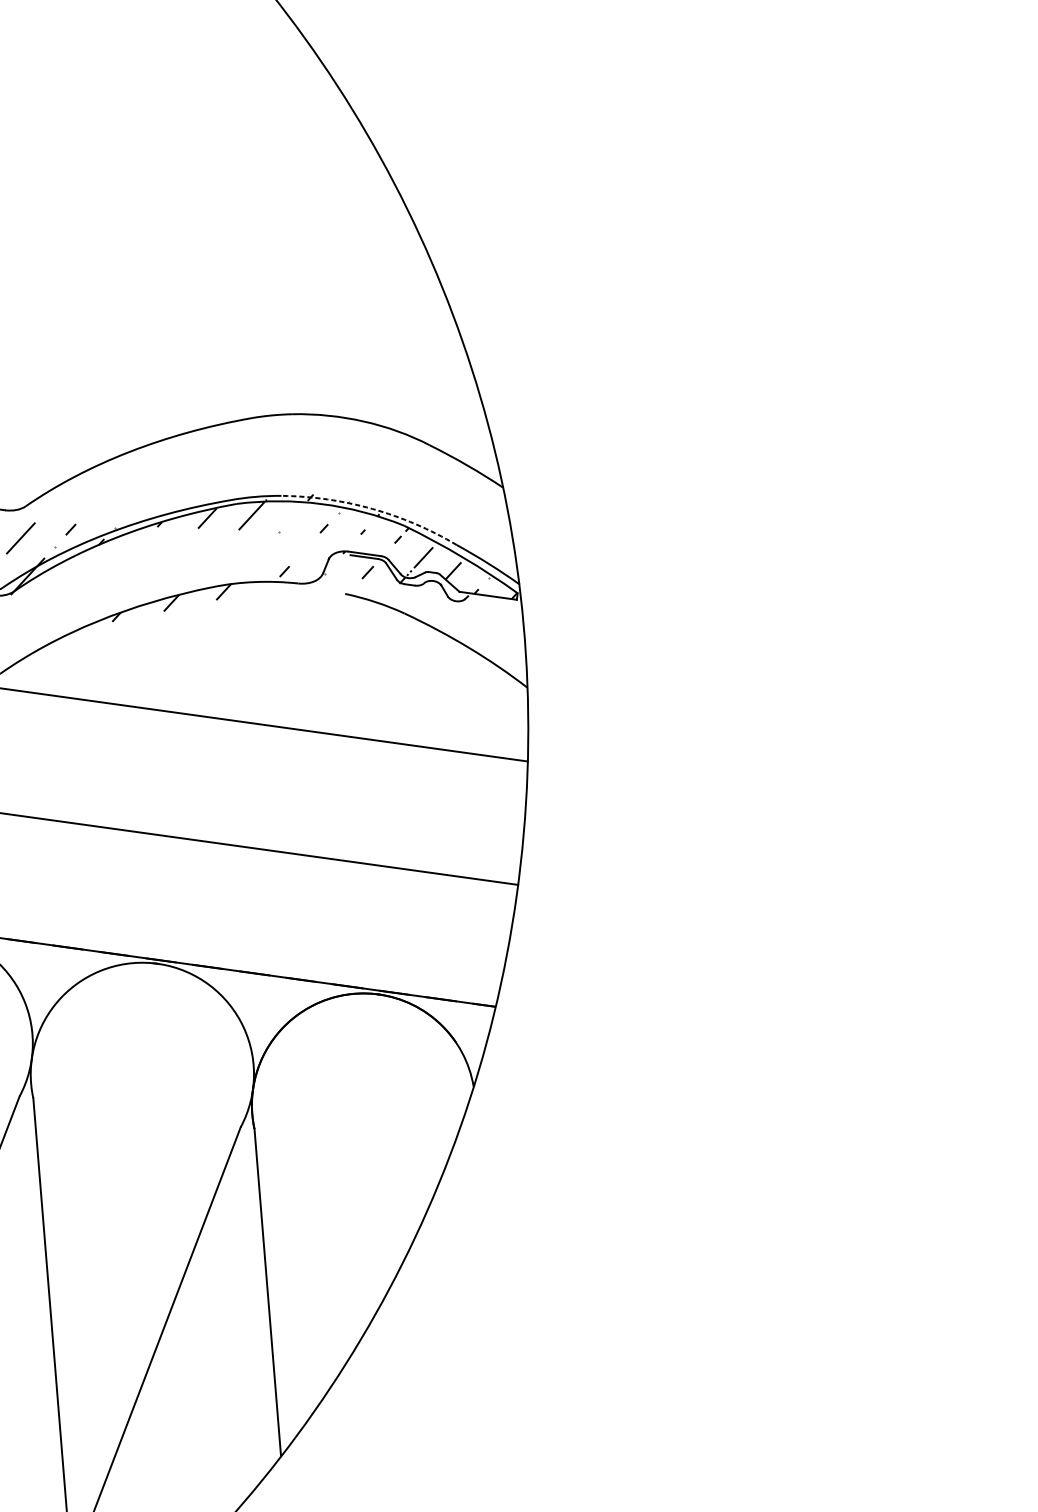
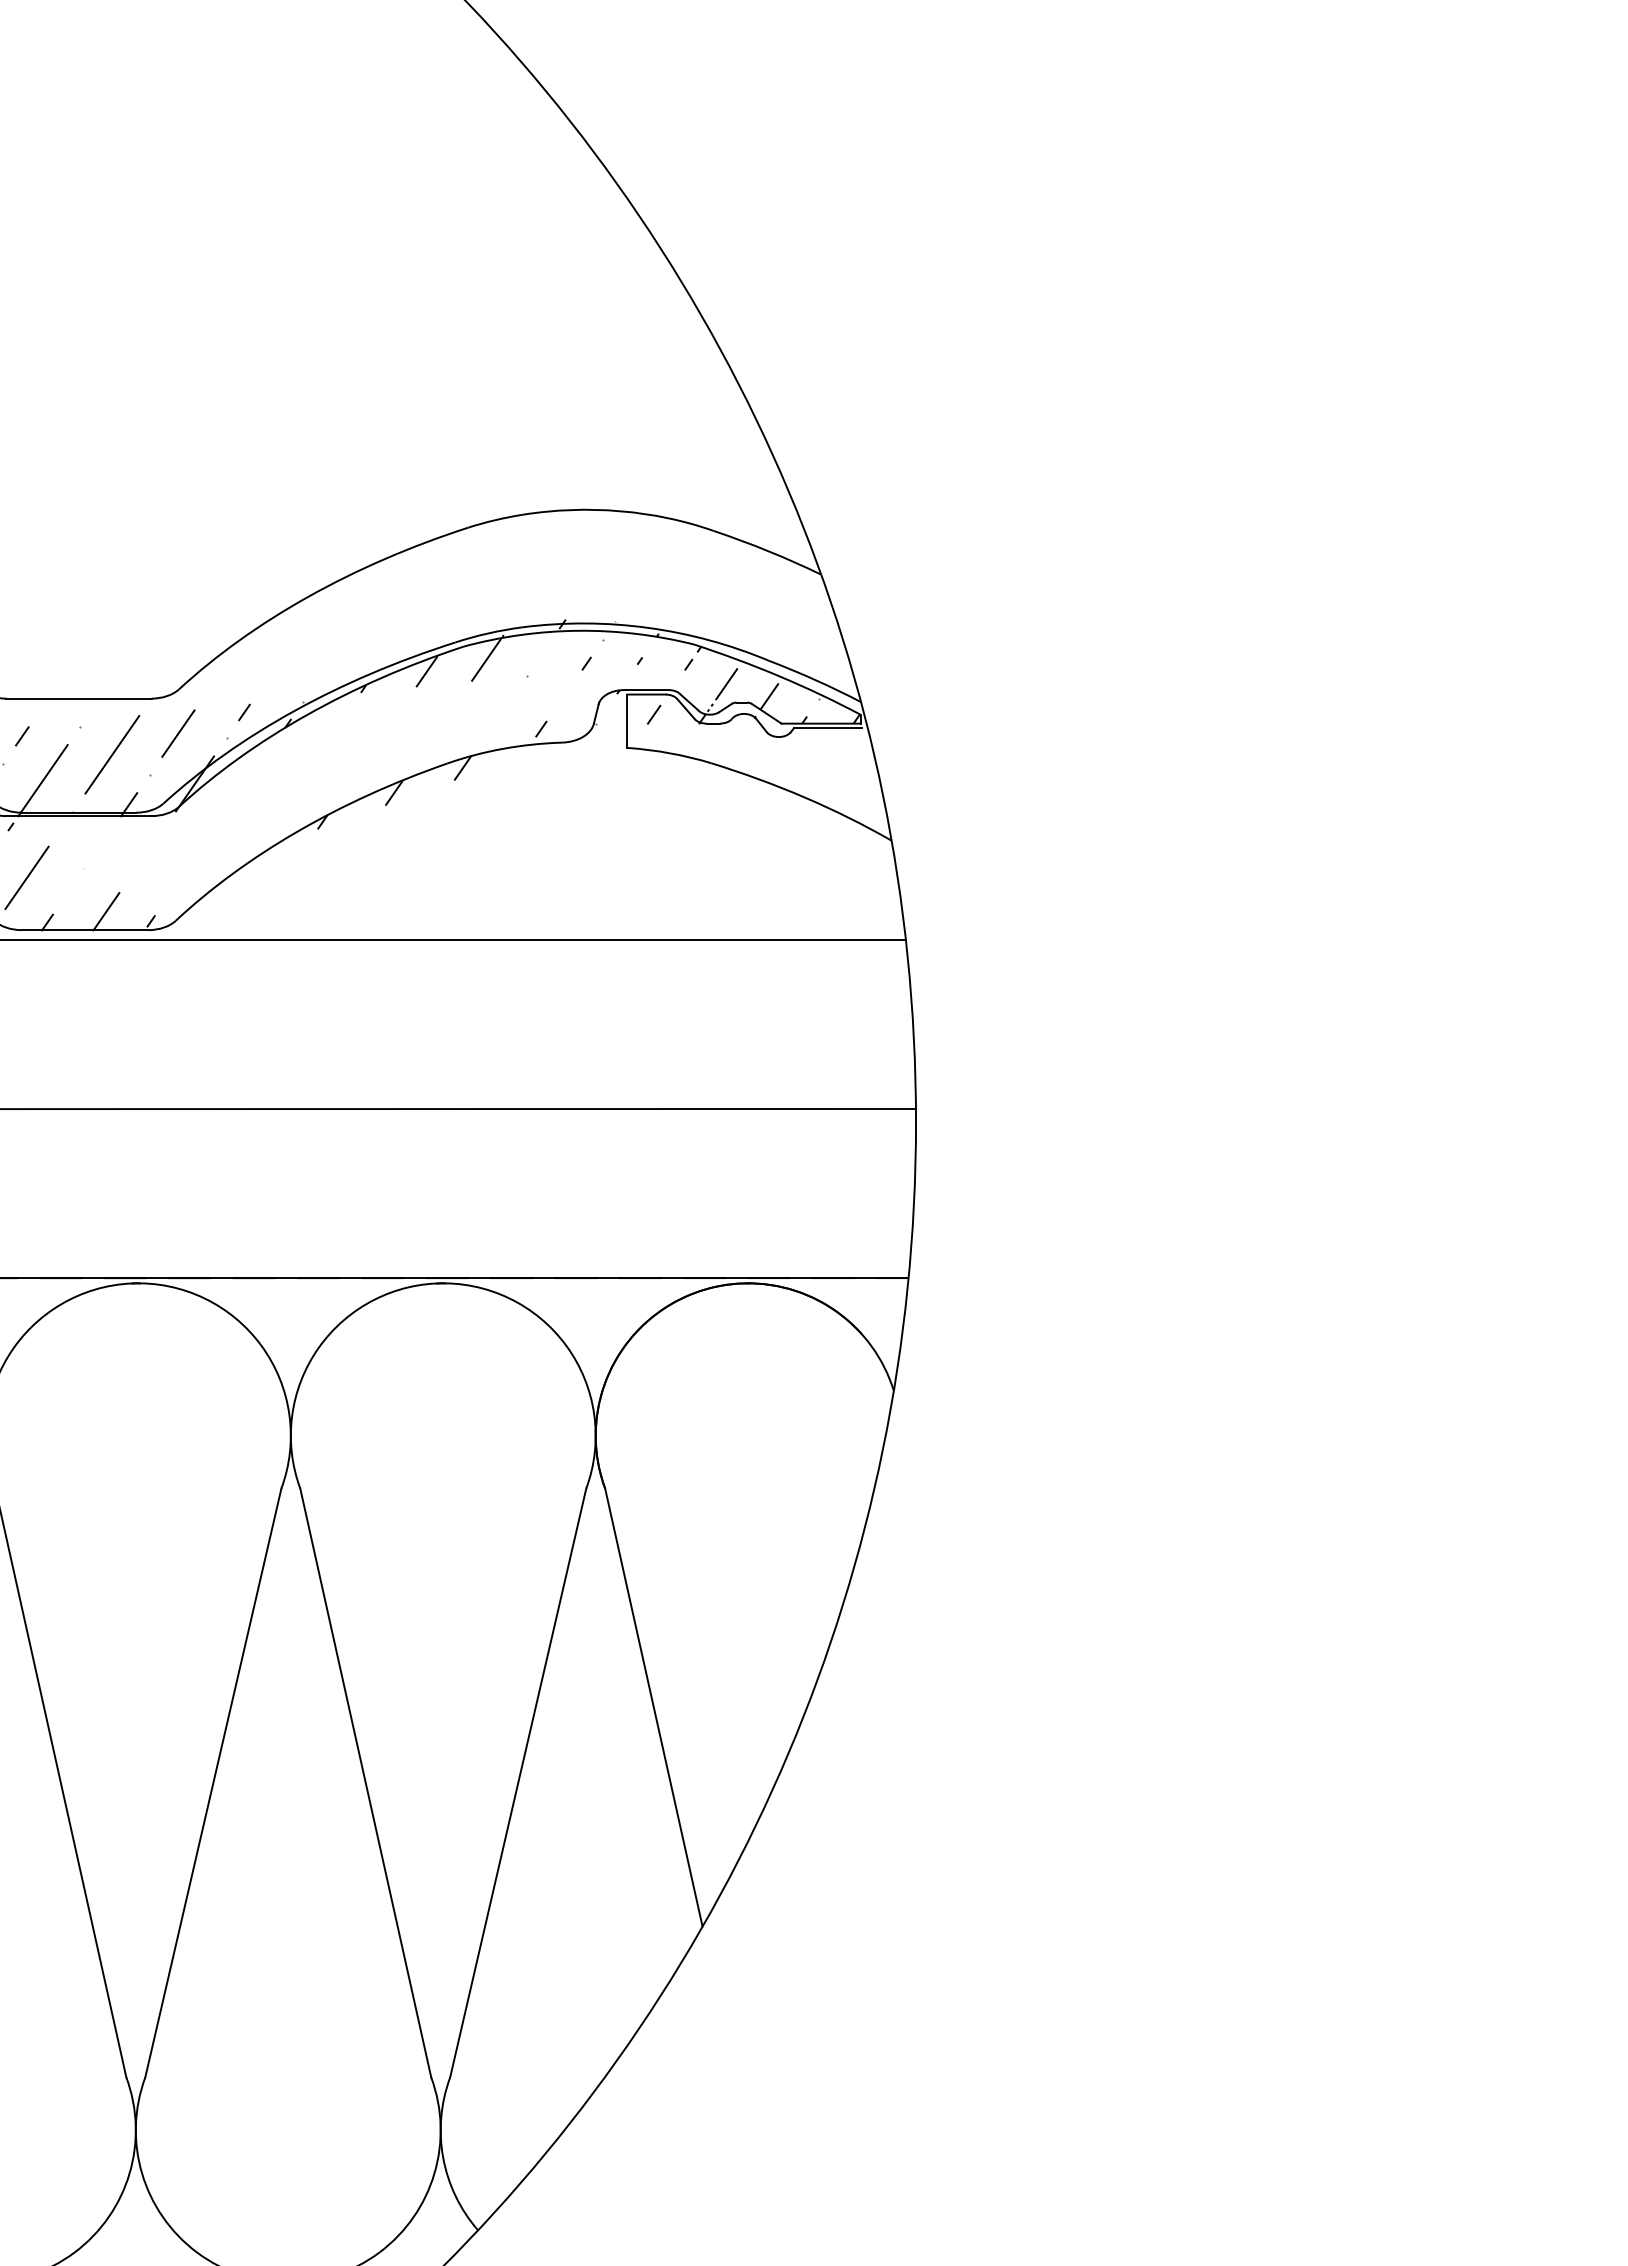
arc: (372, 508) -> (648, 627), dashed -> solid
line: (348, 574) -> (627, 720), added
line: (492, 599) -> (827, 728), added

